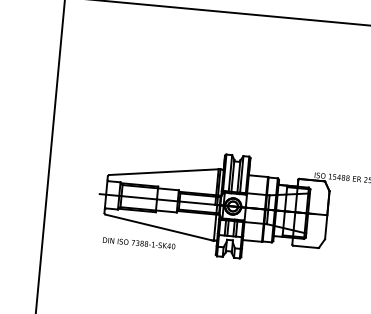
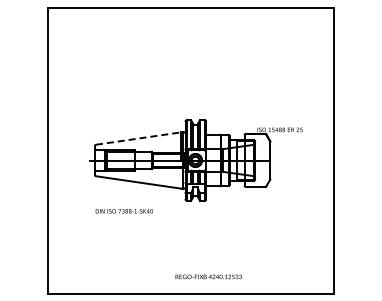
line: (164, 172) -> (139, 138), solid -> dashed
text: (138, 243) -> (123, 211), moved

